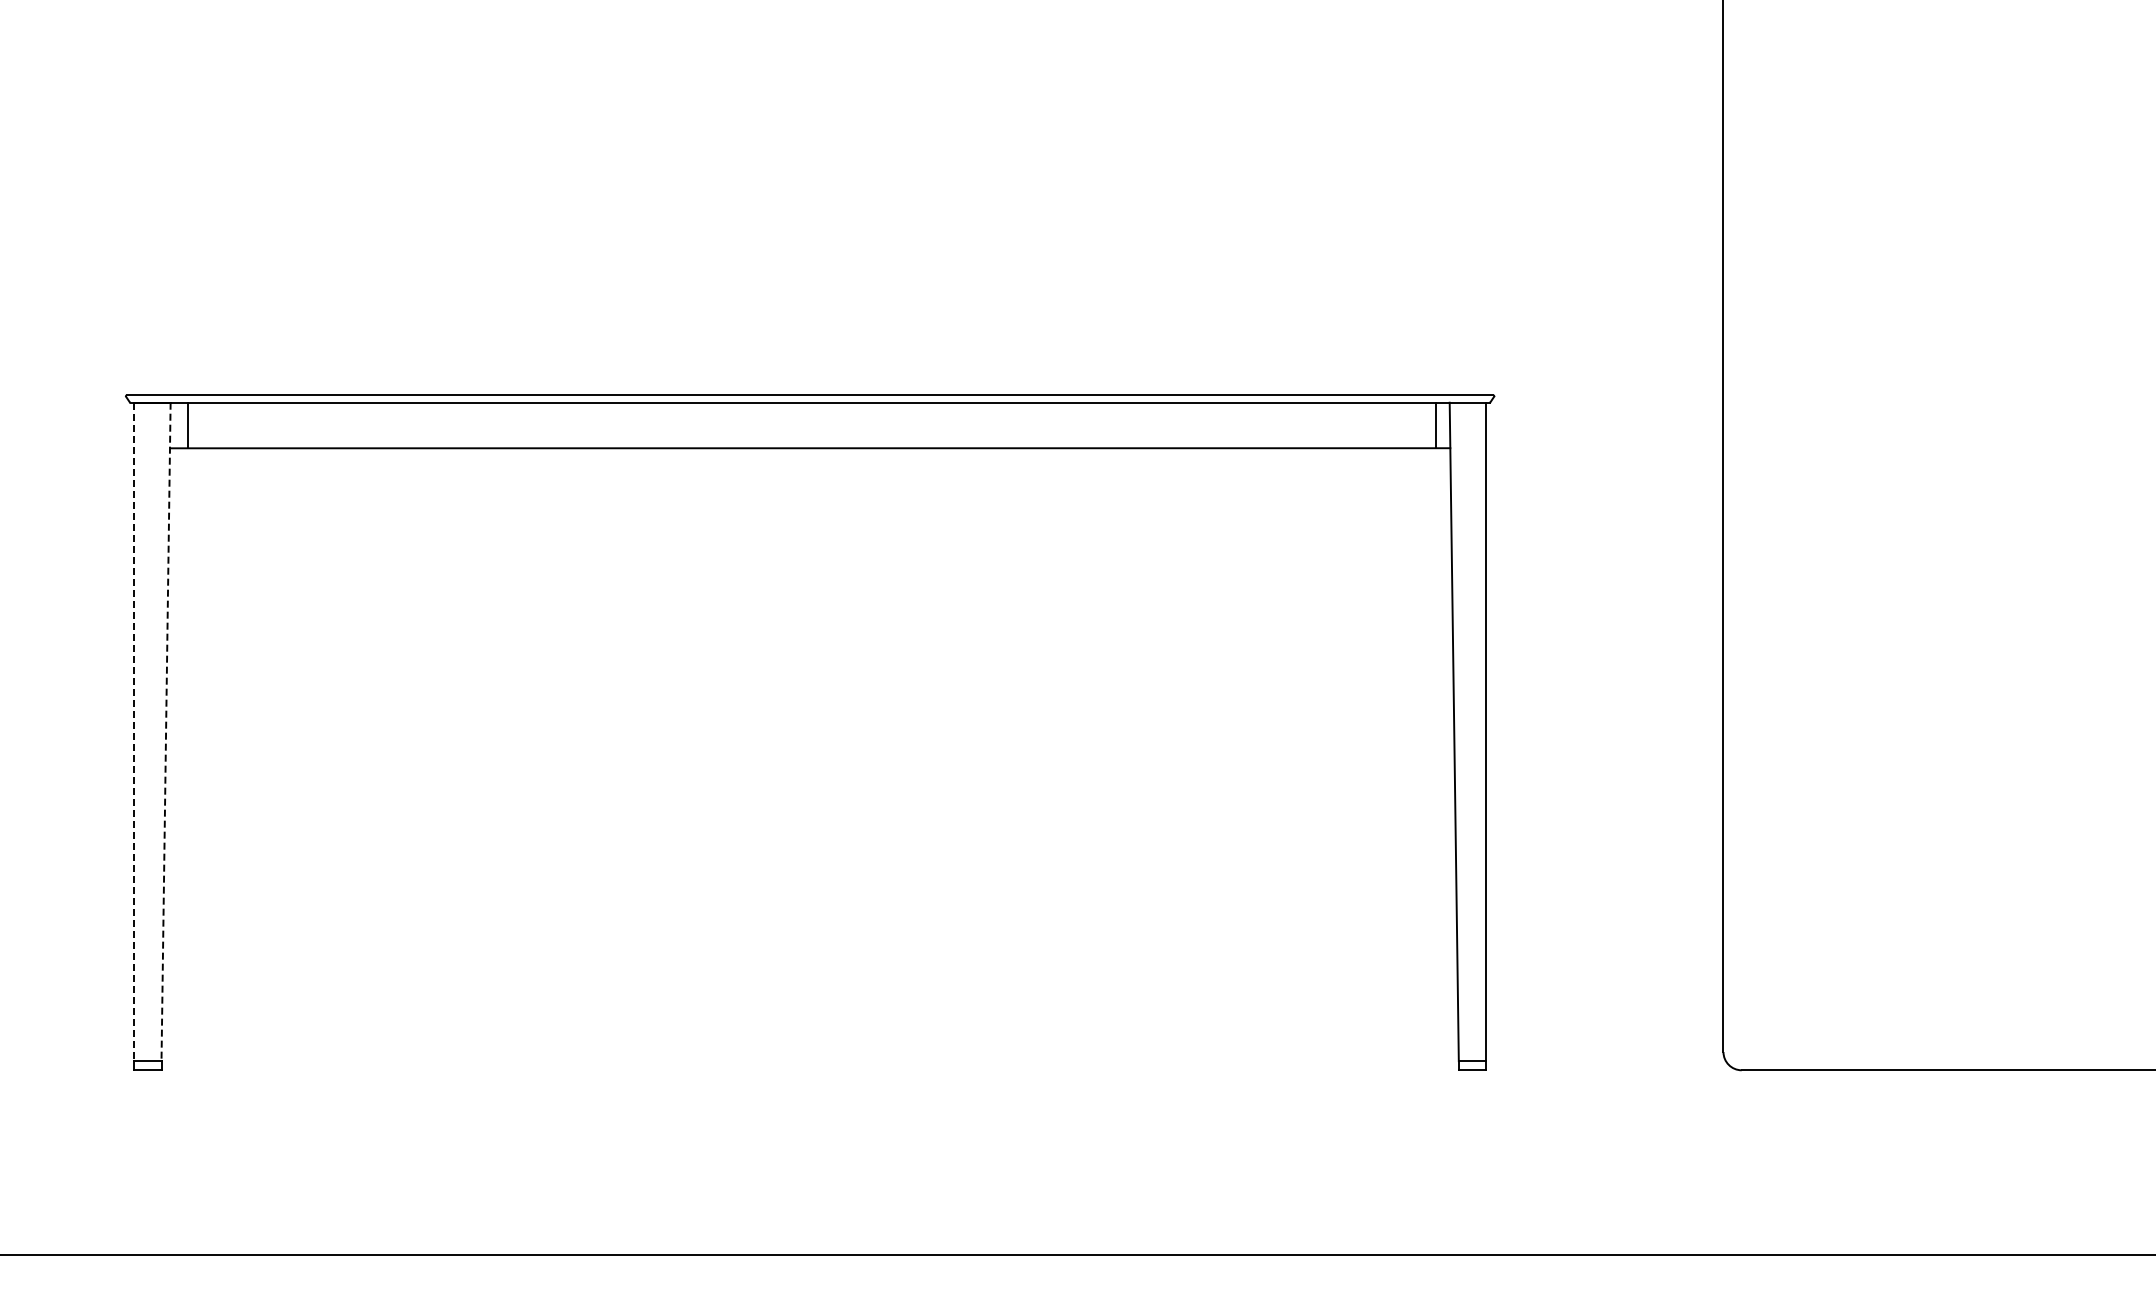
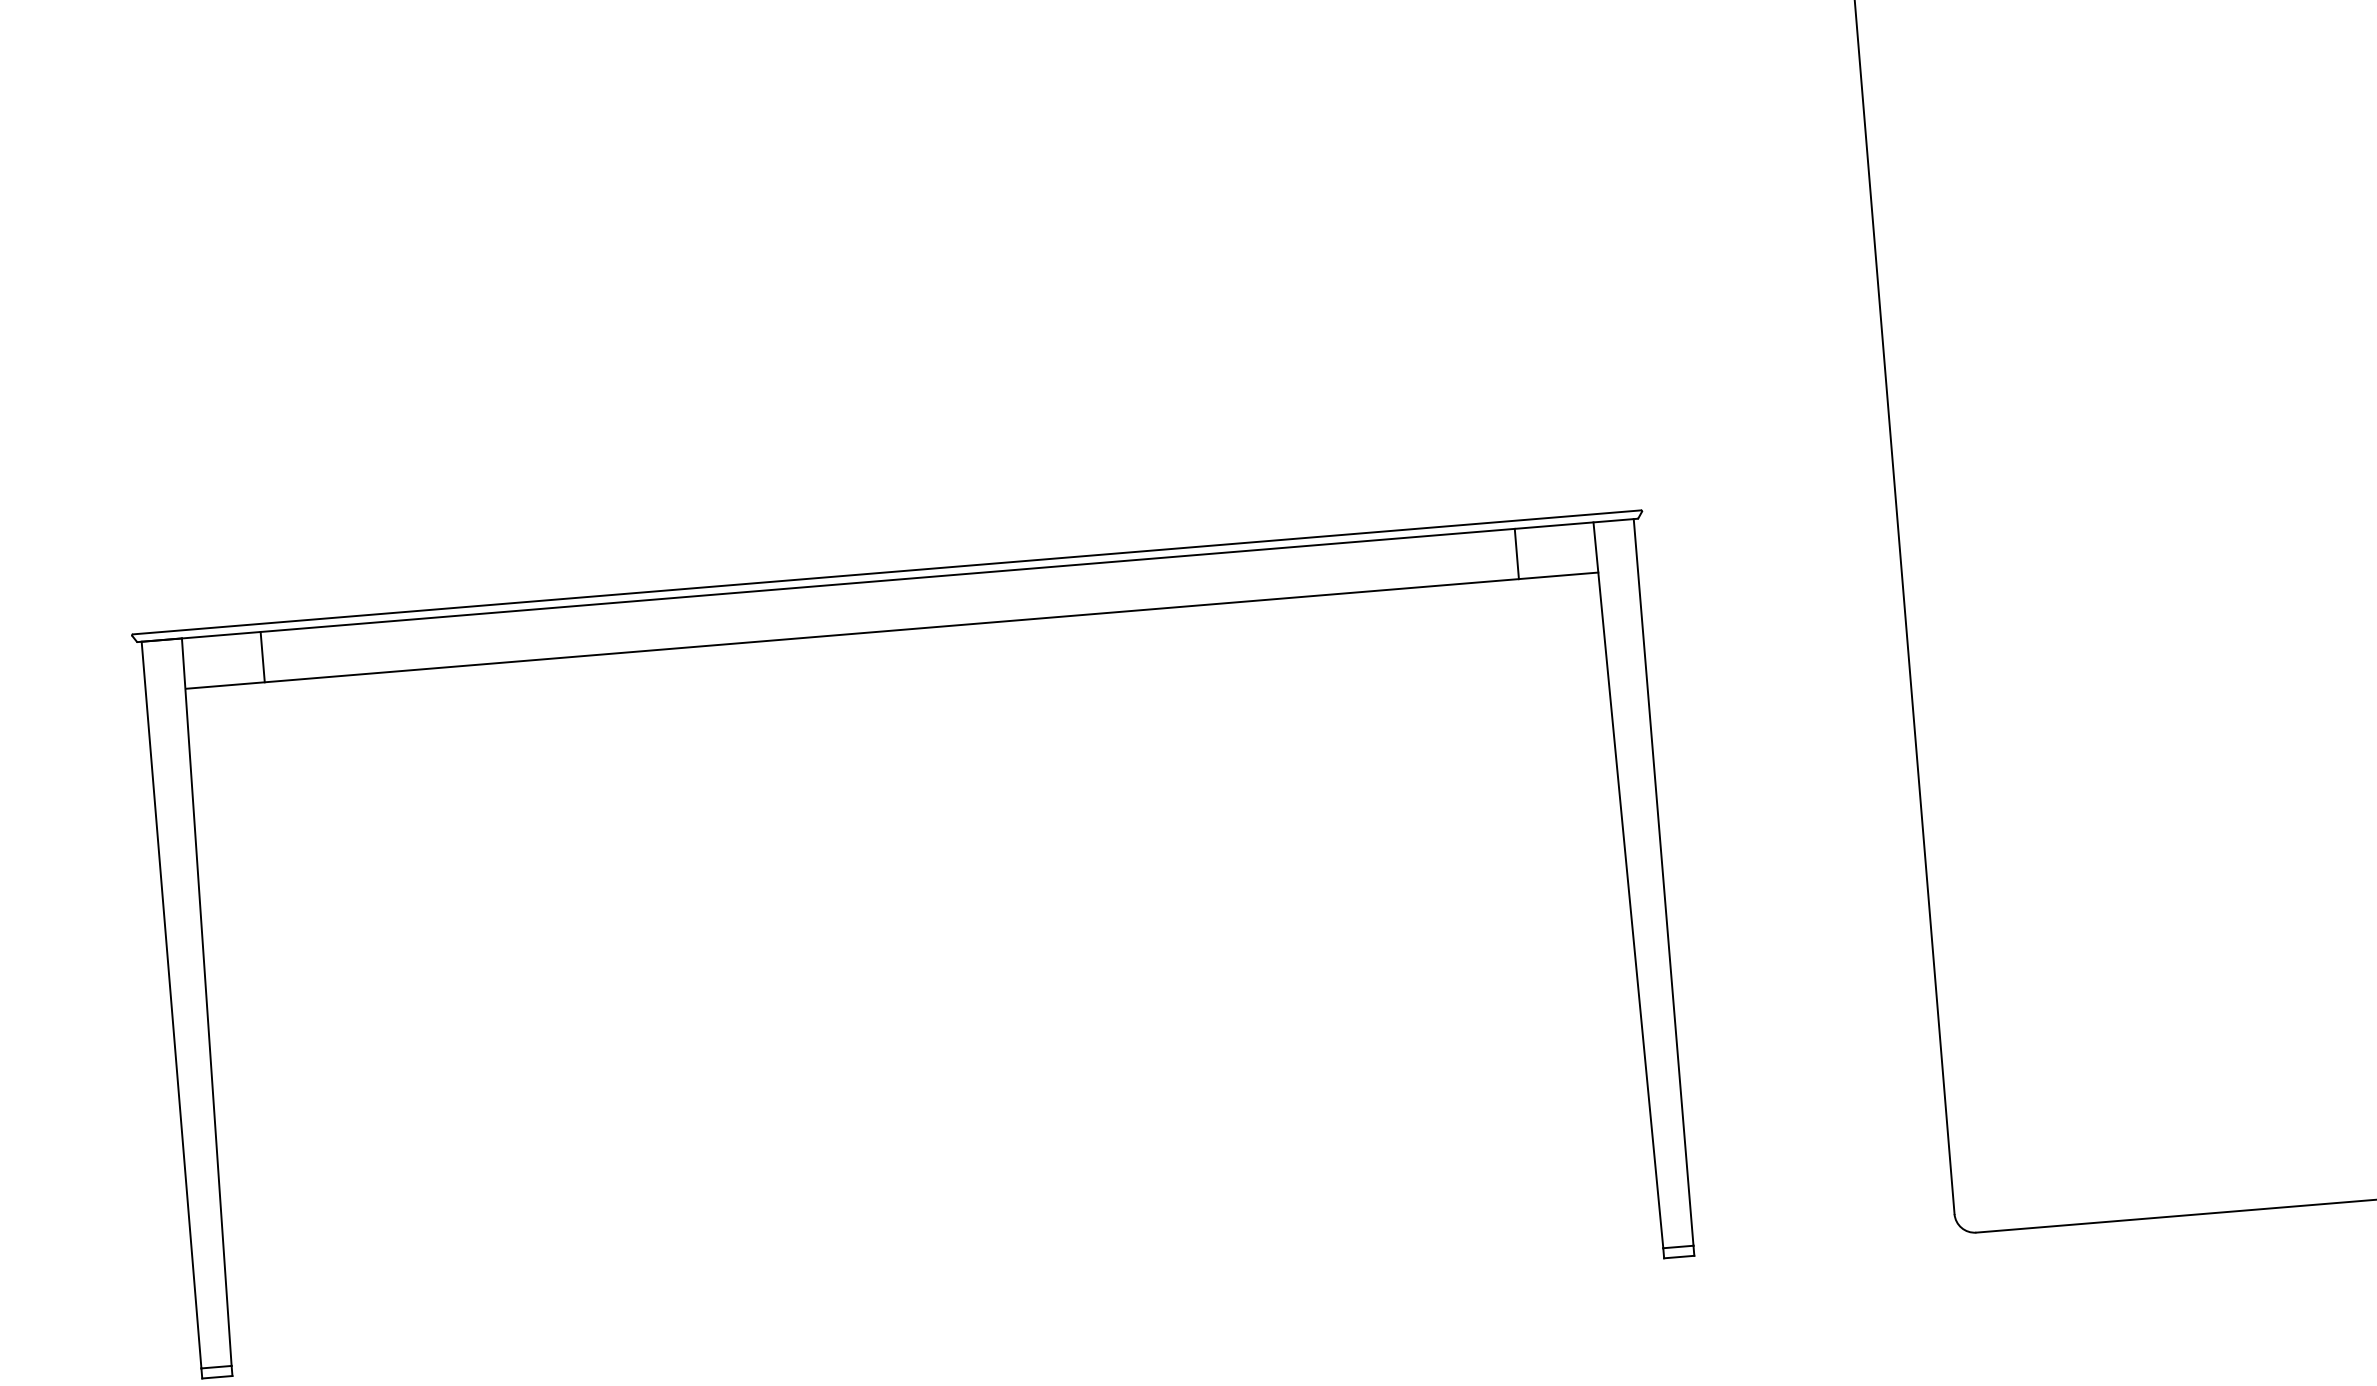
line: (187, 425) -> (262, 657), moved
line: (1436, 425) -> (1516, 554), moved
line: (134, 732) -> (171, 1005), dashed -> solid
line: (166, 732) -> (207, 1002), dashed -> solid

